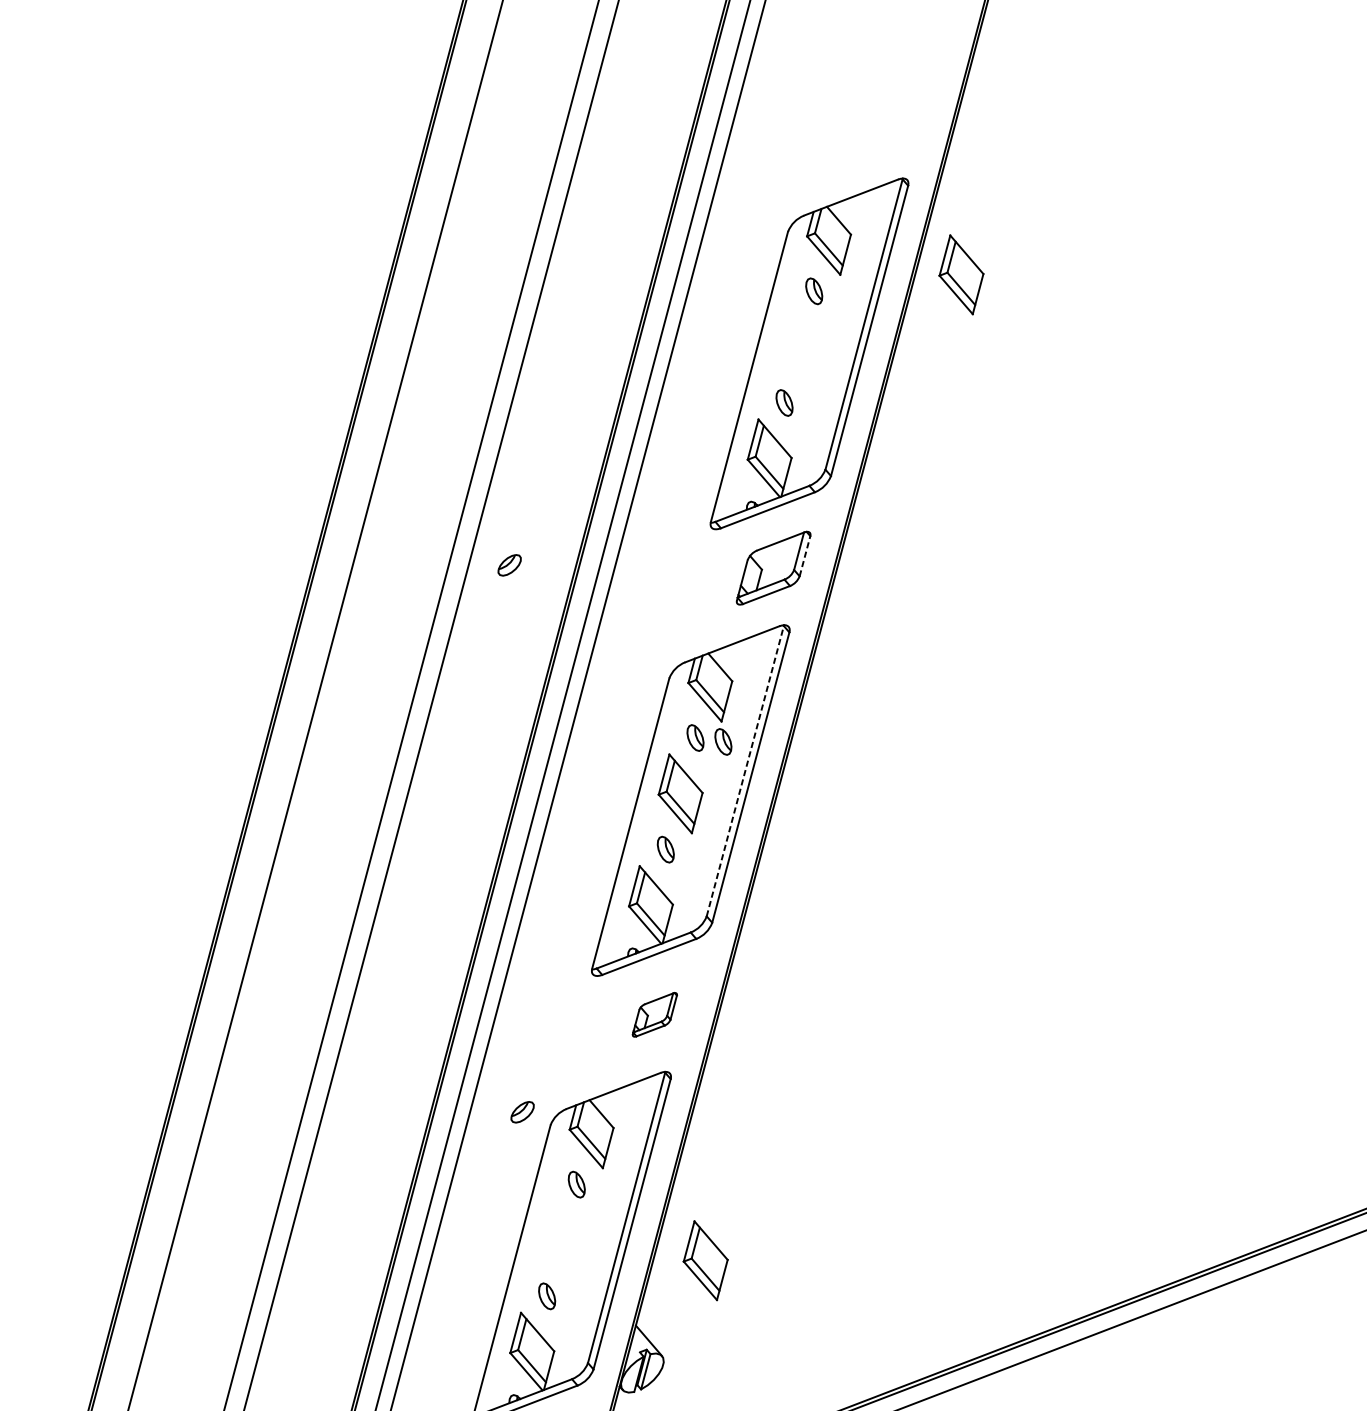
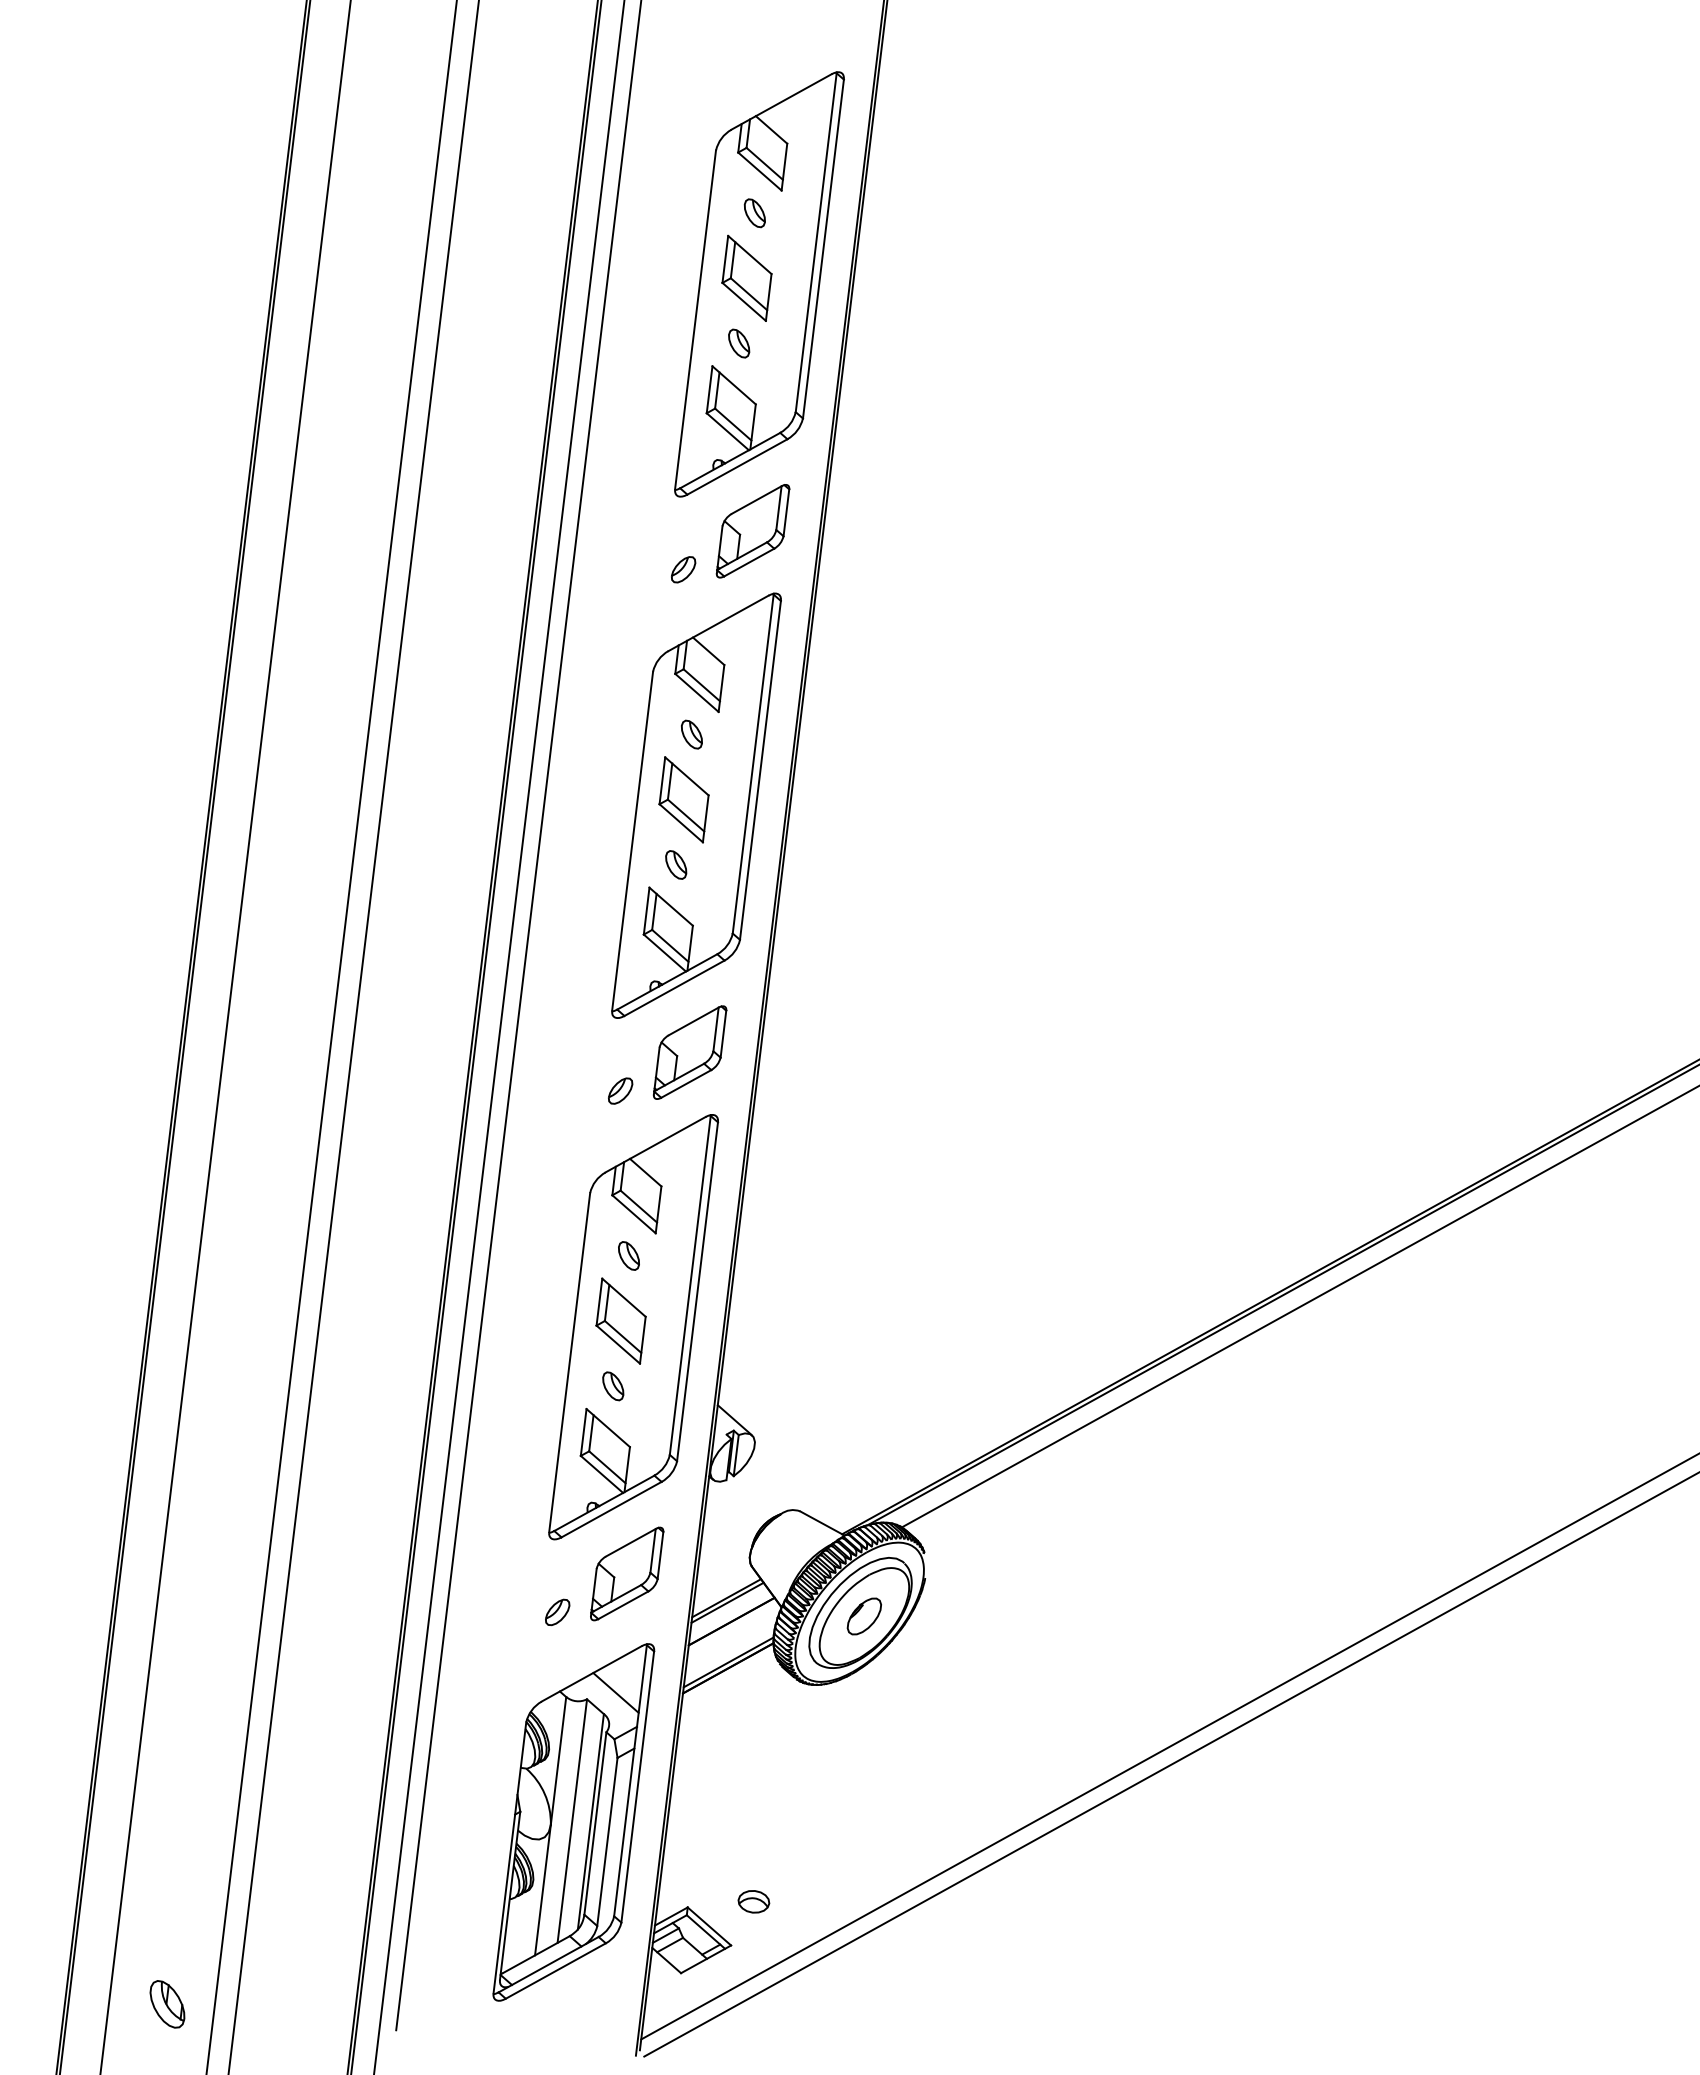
part: (961, 273) -> (746, 277), moved
line: (805, 555) -> (786, 512), dashed -> solid
part: (509, 565) -> (683, 569), moved
part: (723, 741) -> (723, 734), removed
line: (745, 771) -> (753, 764), dashed -> solid
part: (654, 1014) -> (689, 1052), size x1.67
part: (522, 1111) -> (620, 1090), moved
part: (705, 1260) -> (620, 1320), moved

